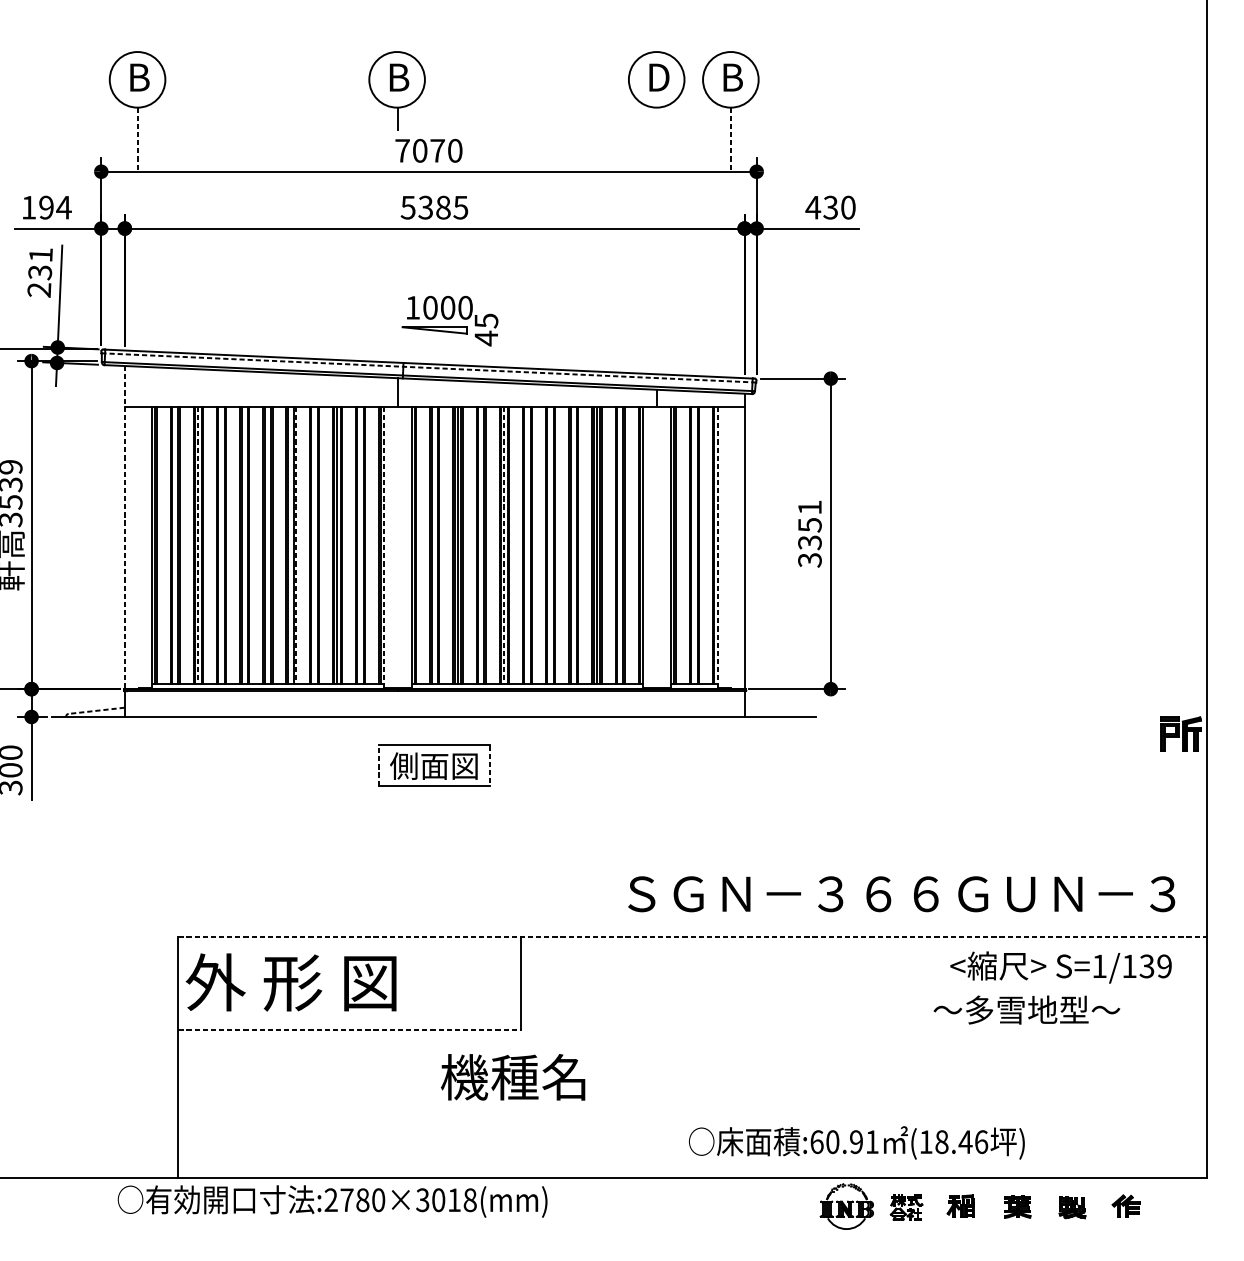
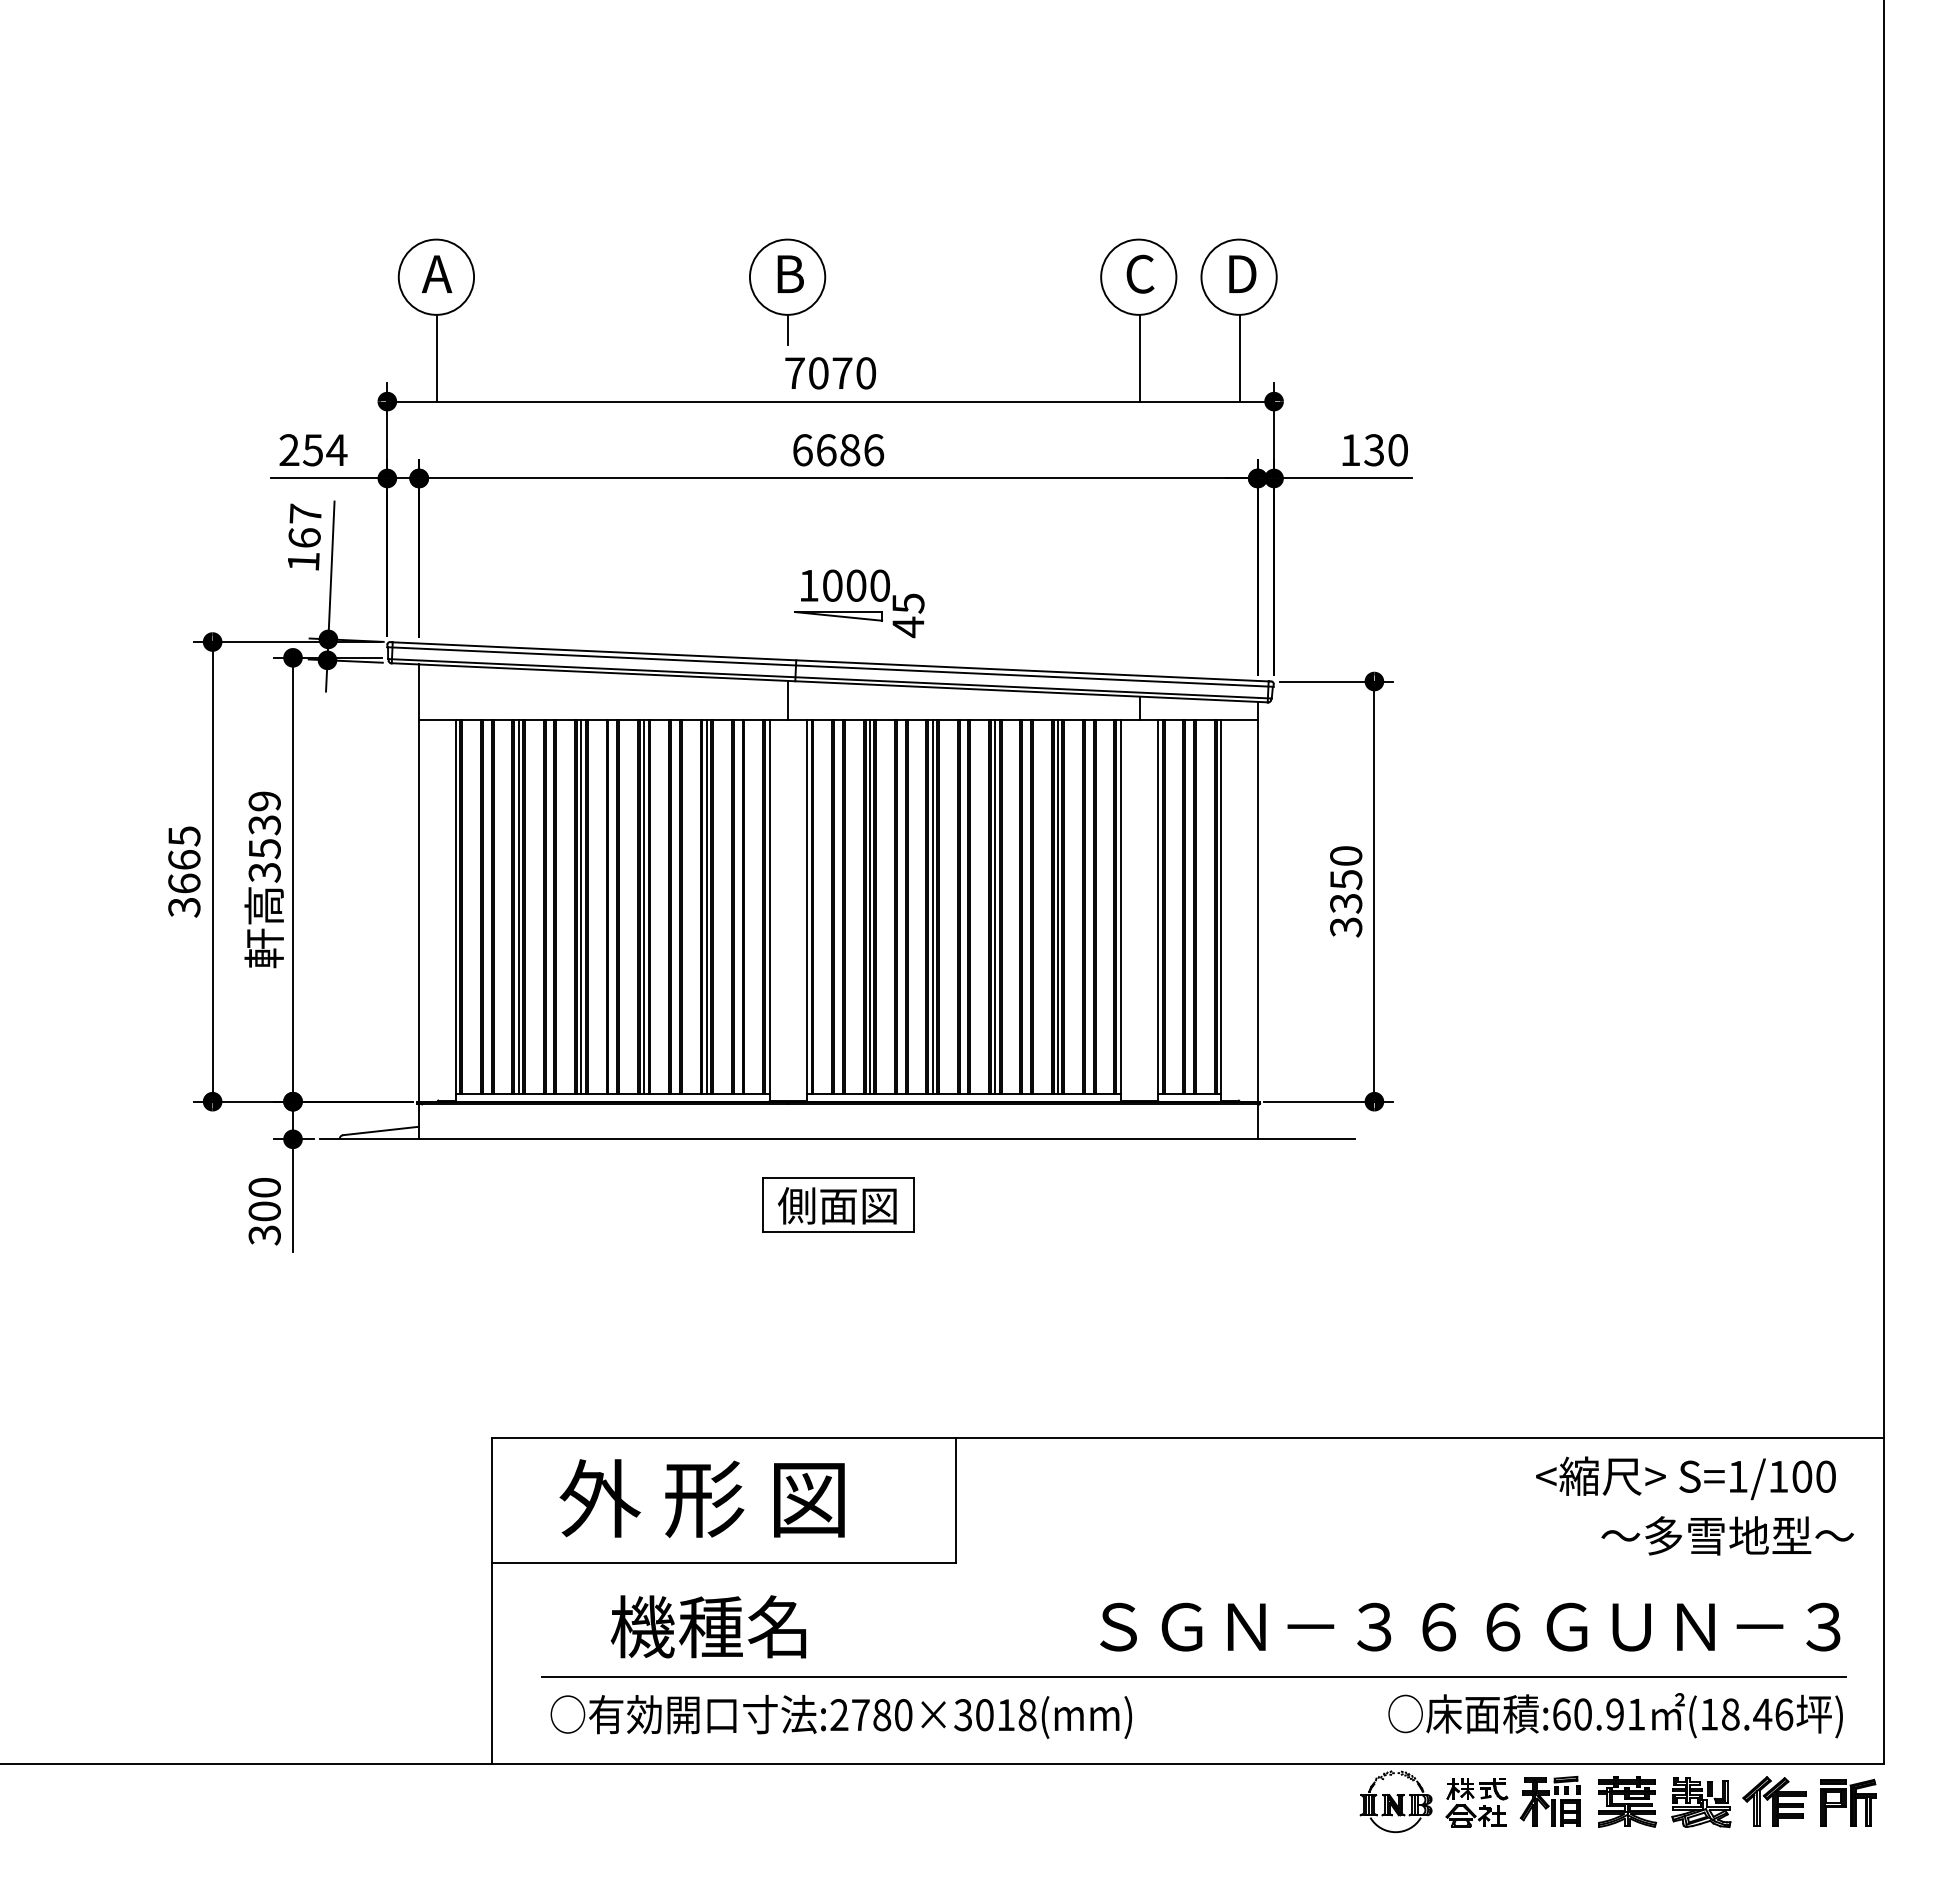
text: (137, 77) -> (436, 274), B -> A
text: (657, 77) -> (1140, 273), D -> C
text: (735, 77) -> (1245, 273), B -> D
line: (138, 139) -> (437, 358), dashed -> solid
line: (657, 139) -> (1139, 357), added
line: (731, 139) -> (1239, 358), dashed -> solid
text: (37, 207) -> (300, 450), 194 -> 254
text: (434, 207) -> (838, 450), 5385 -> 6686
text: (813, 207) -> (1350, 449), 430 -> 130
text: (40, 272) -> (304, 537), 231 -> 167
line: (428, 368) -> (830, 667), dashed -> solid
text: (810, 507) -> (1346, 855), 3351 -> 3350
line: (125, 527) -> (419, 883), dashed -> solid
line: (244, 544) -> (581, 906), added
line: (291, 544) -> (644, 906), added
line: (550, 544) -> (995, 906), added
line: (198, 545) -> (518, 907), dashed -> solid
line: (295, 545) -> (650, 907), dashed -> solid
line: (504, 545) -> (932, 907), dashed -> solid
line: (383, 547) -> (769, 910), dashed -> solid
line: (717, 547) -> (1221, 910), dashed -> solid
line: (96, 711) -> (380, 1131), dashed -> solid
part: (1181, 734) -> (1848, 1802), moved
line: (379, 765) -> (763, 1204), dashed -> solid
line: (490, 765) -> (913, 1205), dashed -> solid
text: (901, 893) -> (1470, 1626), moved
line: (693, 937) -> (1188, 1437), dashed -> solid
text: (1155, 966) -> (1813, 1476), S=1/139 -> S=1/100
text: (290, 982) -> (701, 1498), moved
text: (1026, 1009) -> (1727, 1535), moved
line: (350, 1029) -> (724, 1562), dashed -> solid
text: (513, 1077) -> (708, 1626), moved
line: (697, 1114) -> (1193, 1677), added
text: (856, 1142) -> (1615, 1715), moved
text: (332, 1201) -> (840, 1716), moved
part: (960, 1205) -> (1549, 1800), size x1.67
part: (1017, 1206) -> (1627, 1801), size x1.67
part: (1126, 1206) -> (1774, 1801), size x1.67
part: (906, 1207) -> (1476, 1802), size x1.43
part: (1072, 1207) -> (1701, 1802), size x1.67

